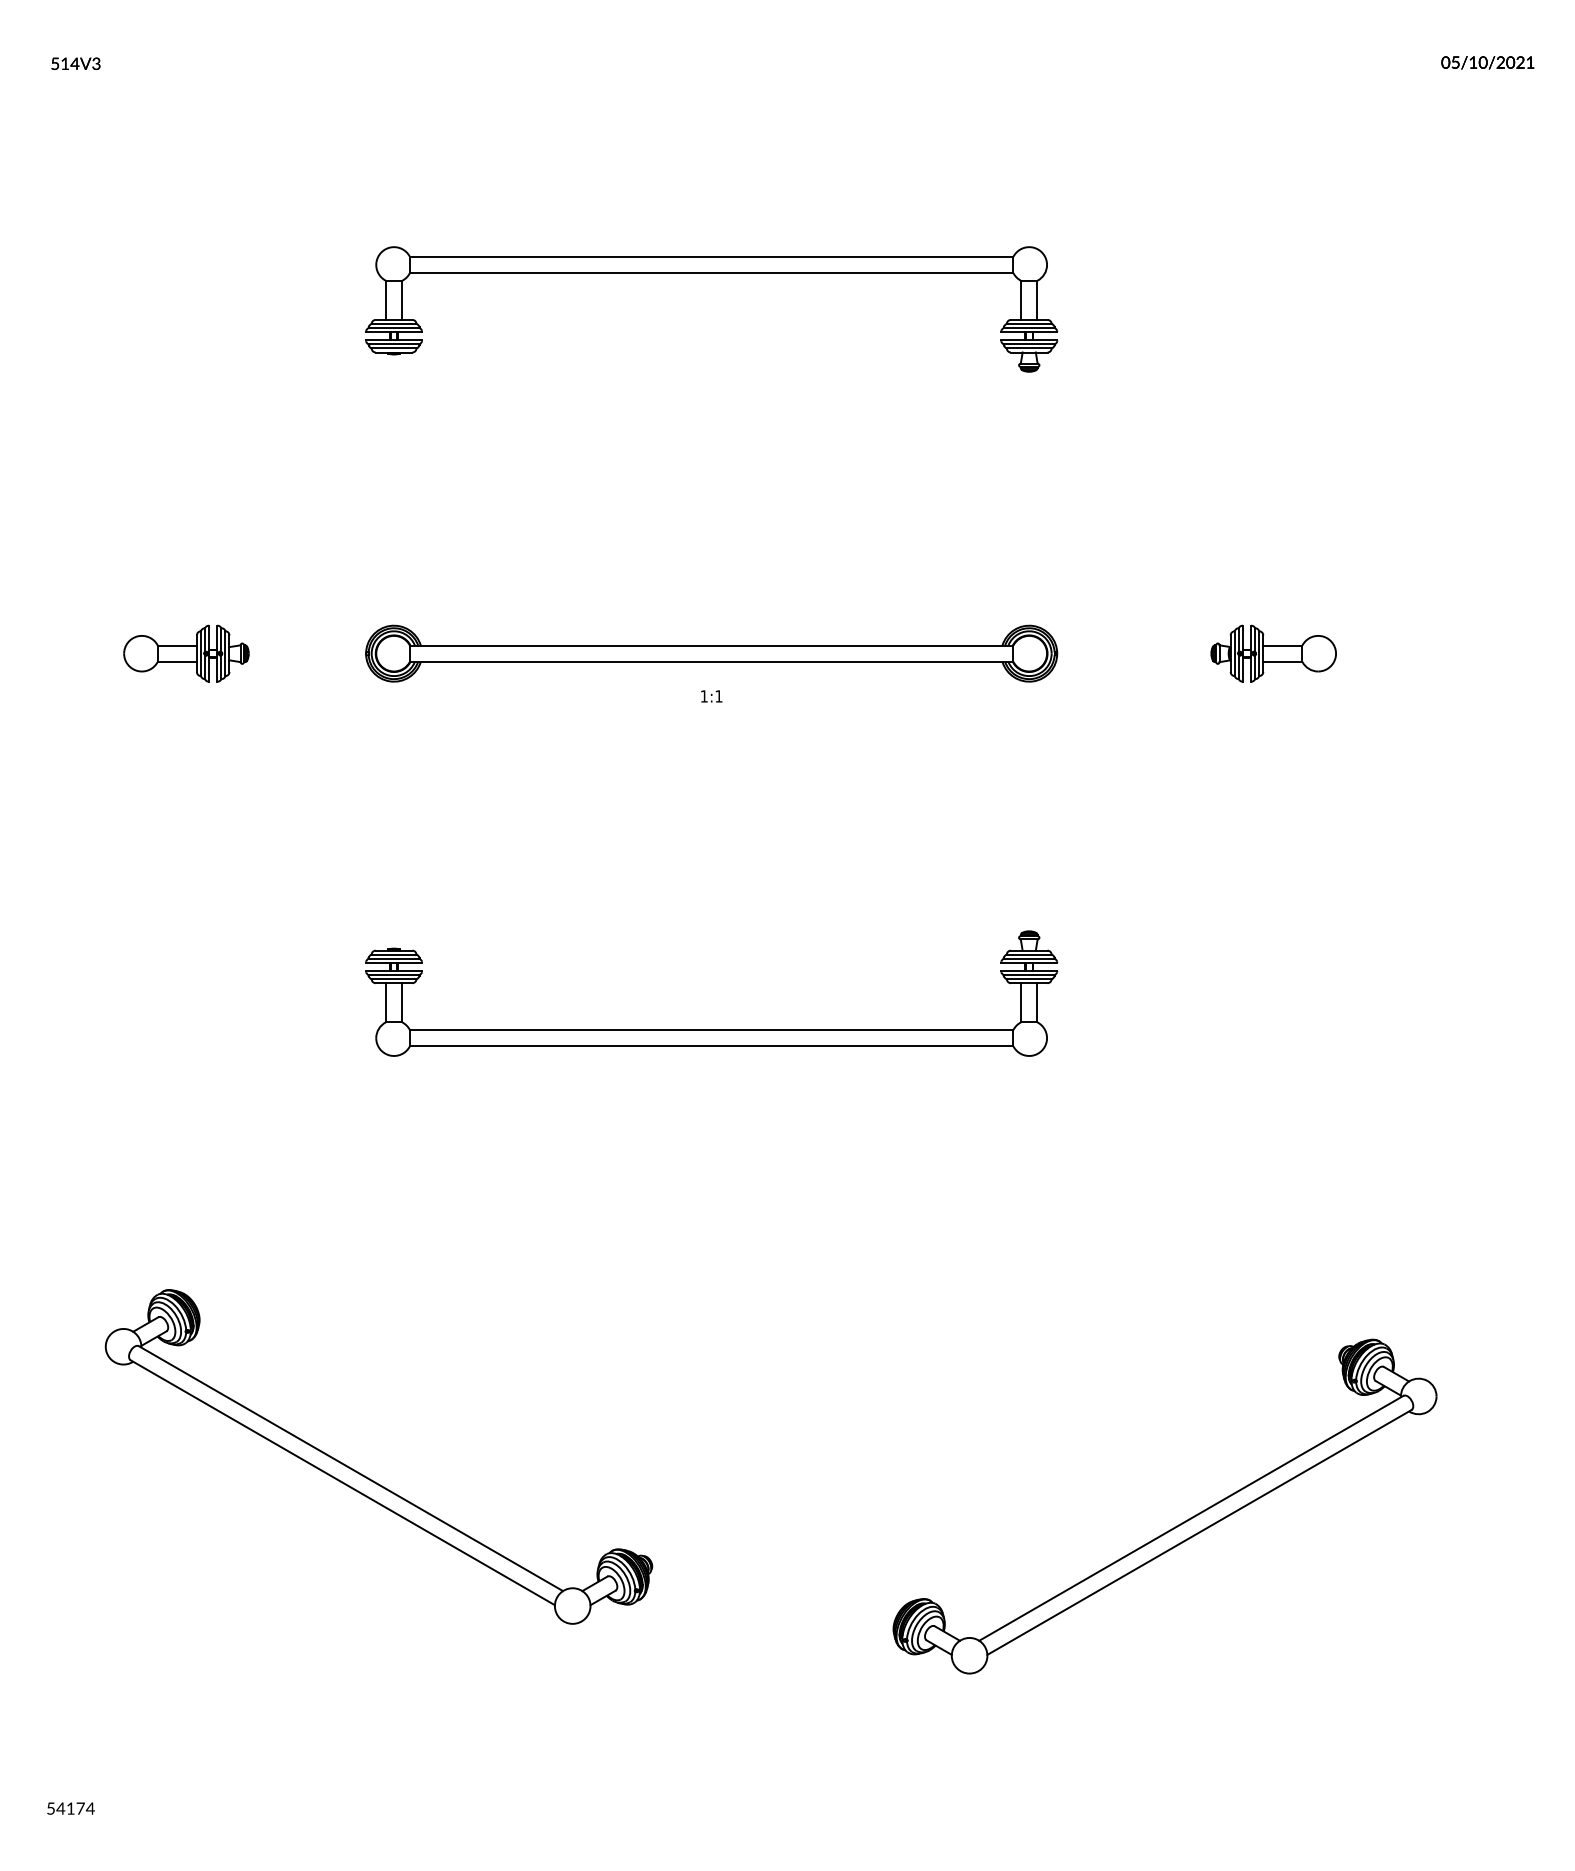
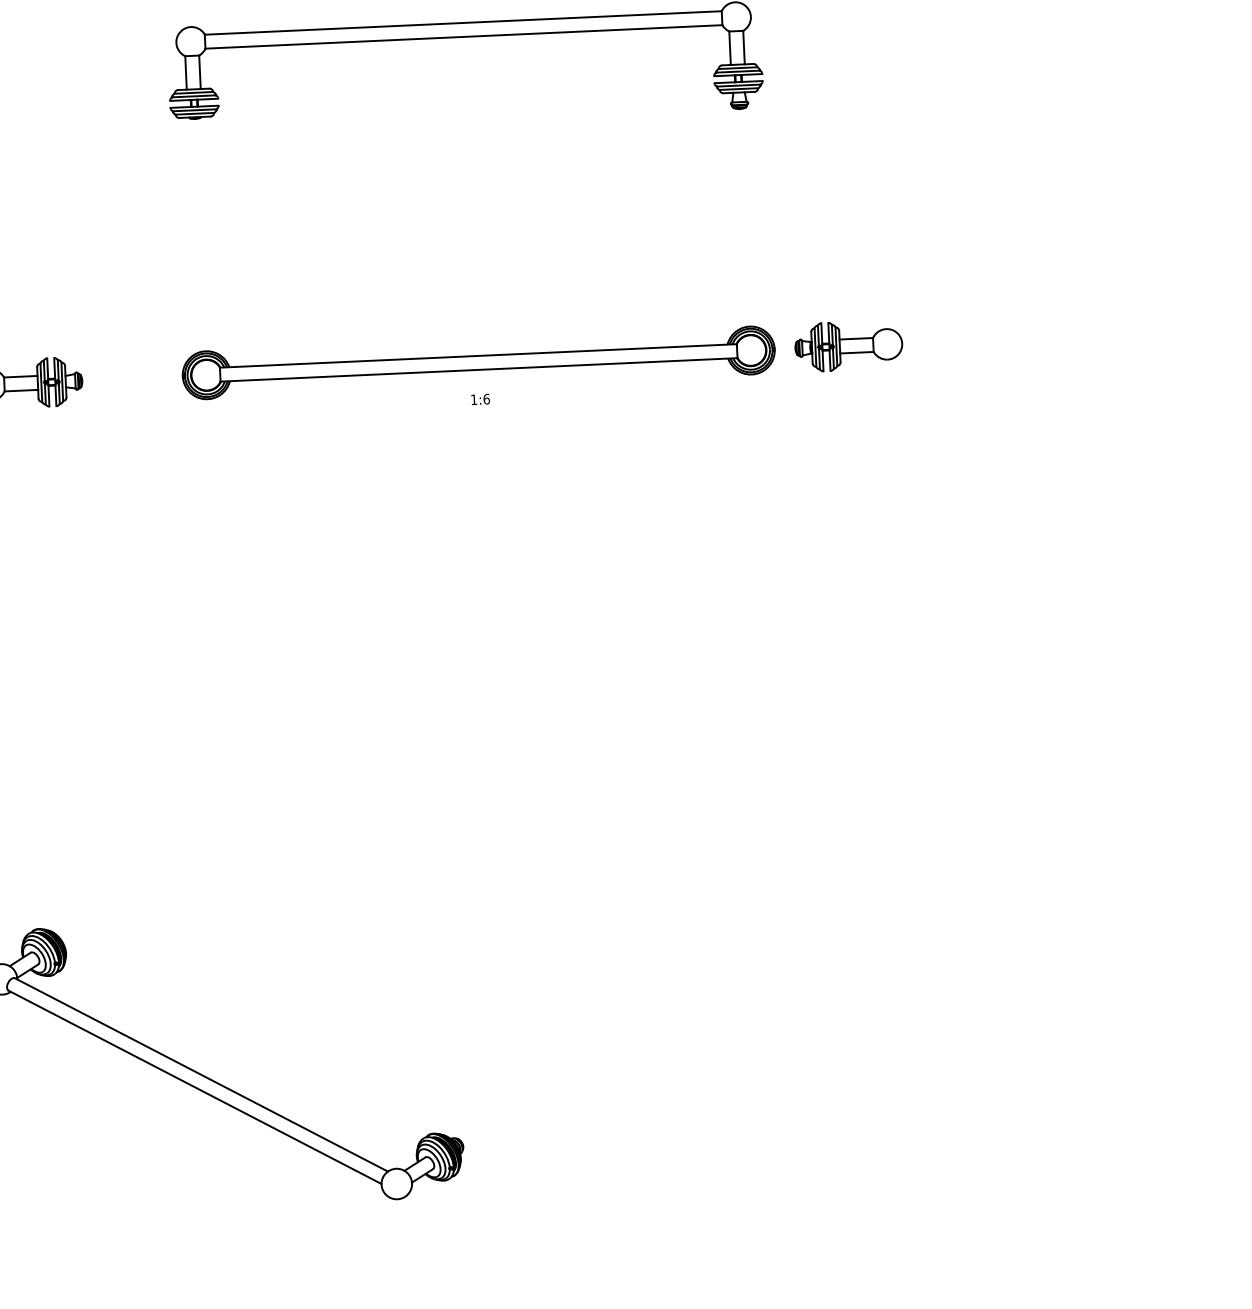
part: (1273, 653) -> (848, 345), moved
text: (718, 696) -> (486, 399), 1:1 -> 1:6
part: (711, 1029) -> (493, 684), removed
part: (1176, 1525) -> (910, 1091), removed

